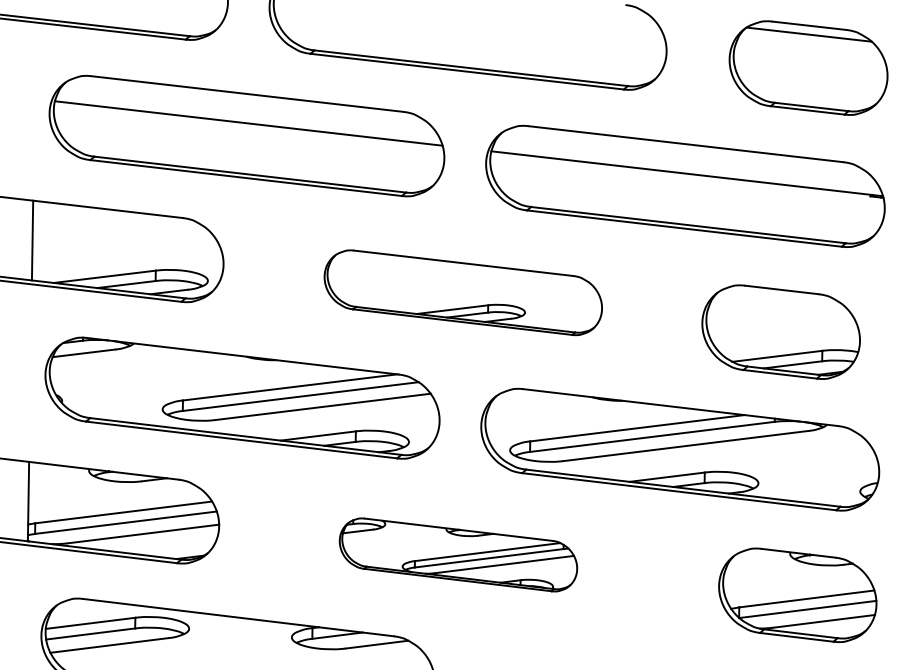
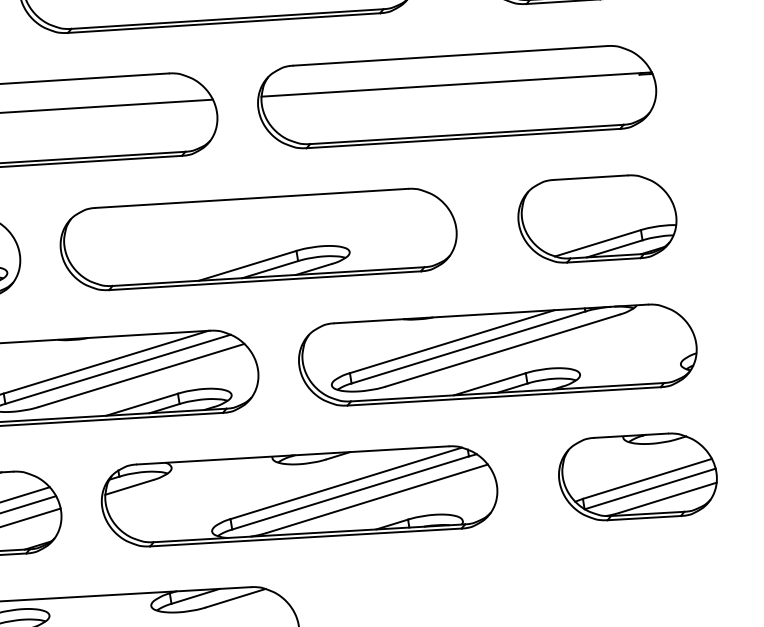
part: (463, 292) -> (258, 239), size x1.43
part: (780, 331) -> (596, 218), moved
part: (458, 554) -> (299, 496), size x1.67

